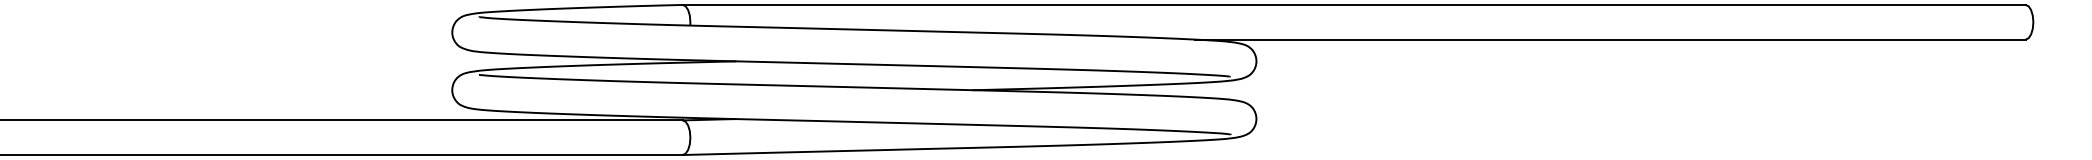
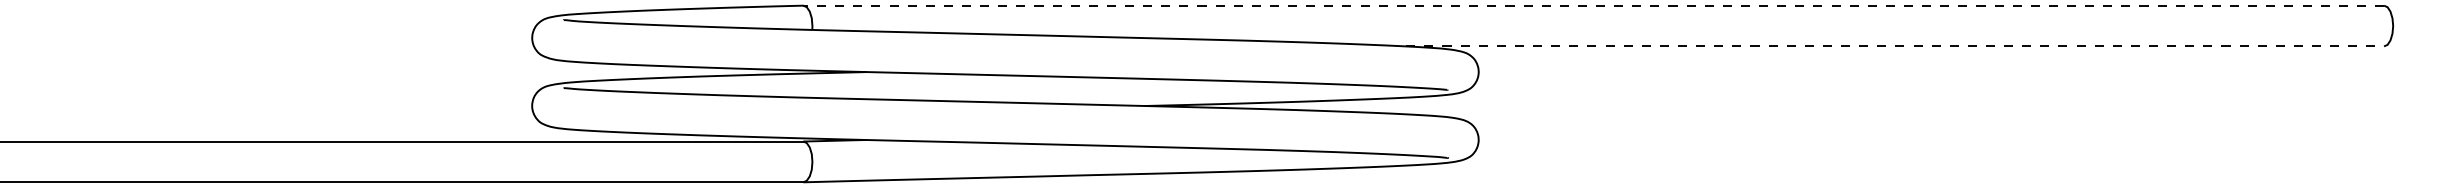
line: (1353, 4) -> (1593, 5), solid -> dashed
line: (1610, 39) -> (1895, 46), solid -> dashed

